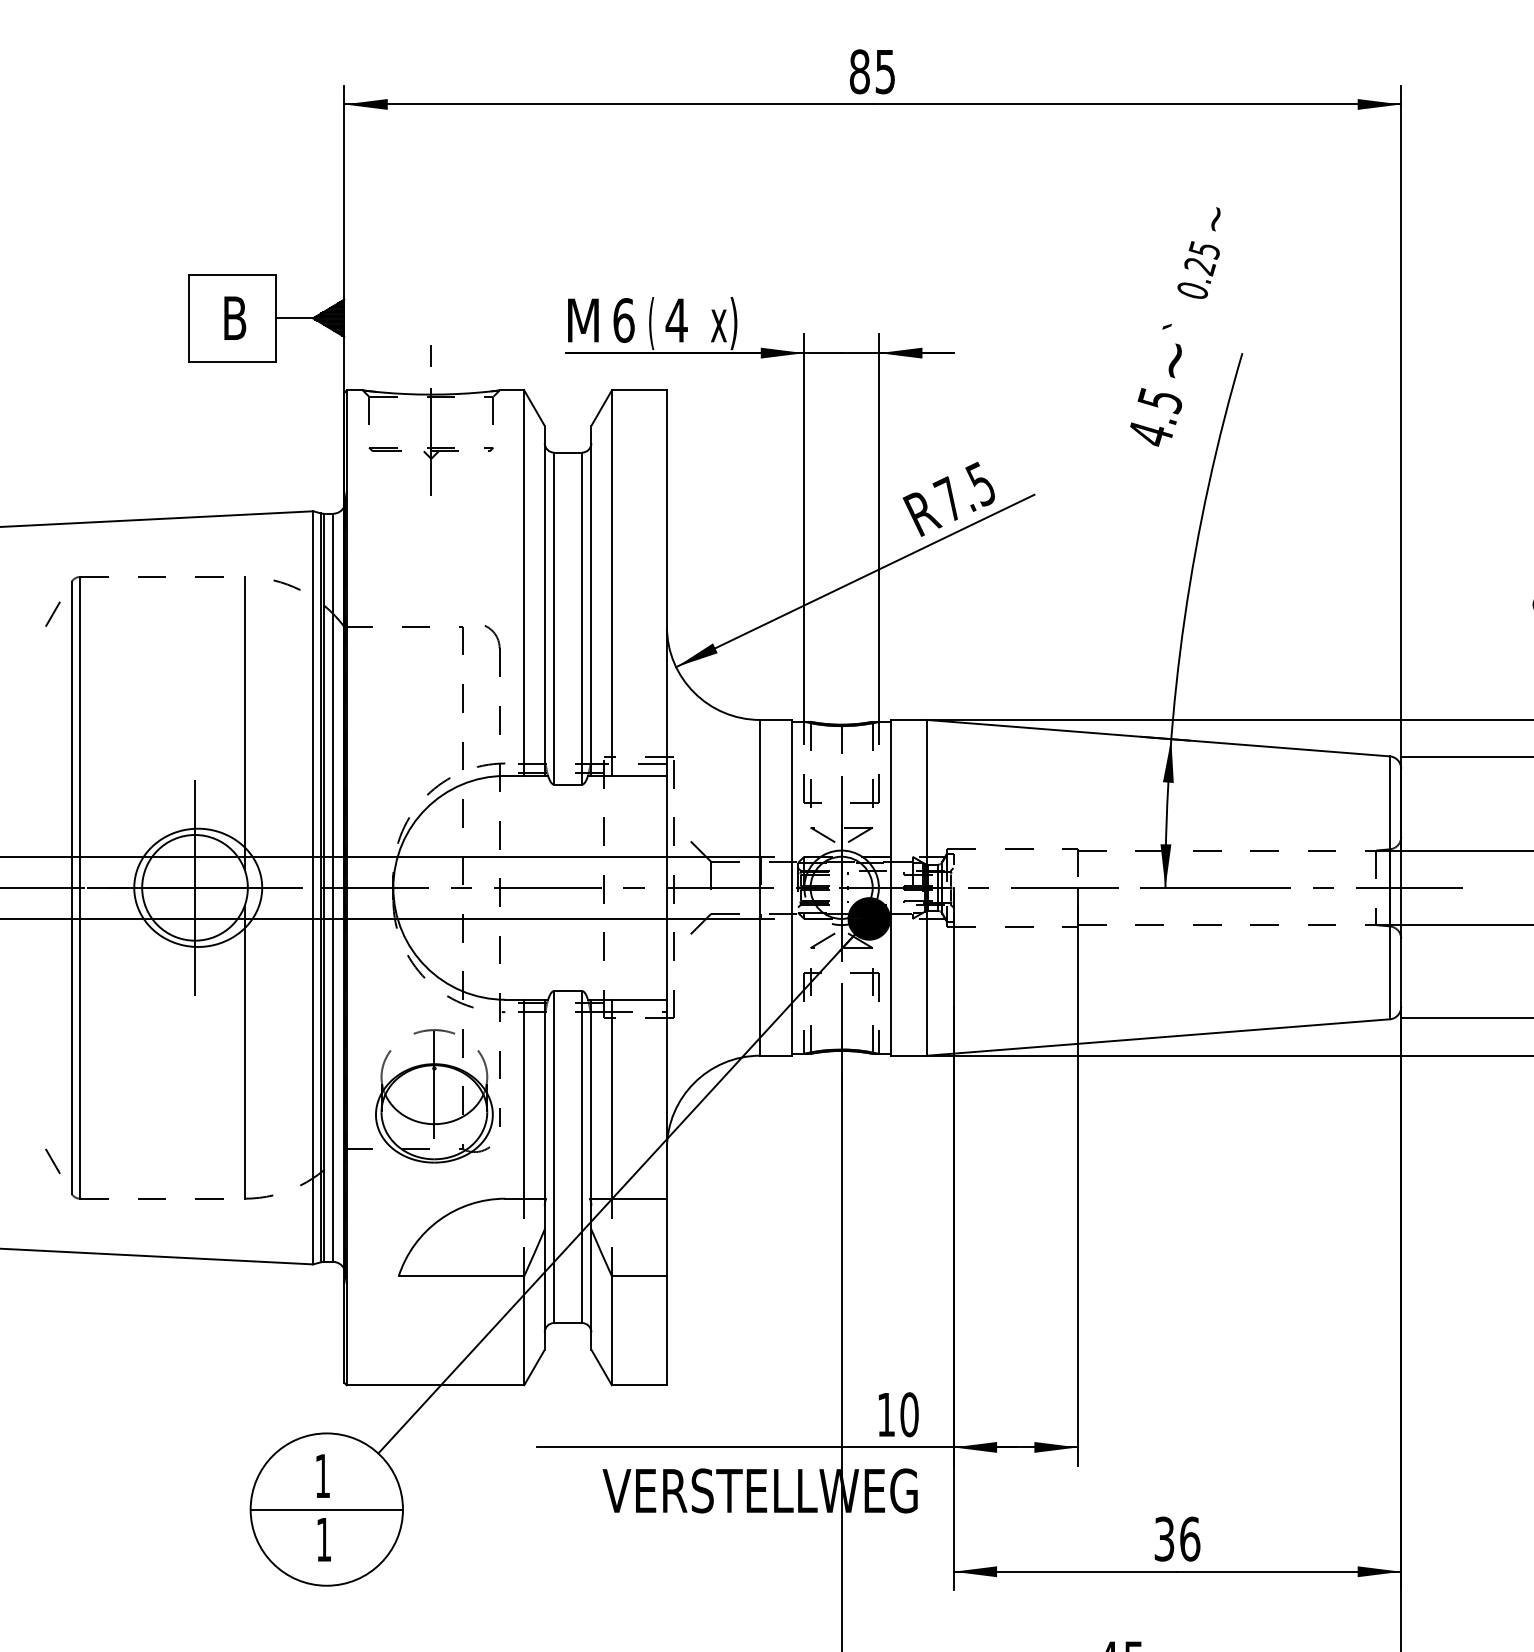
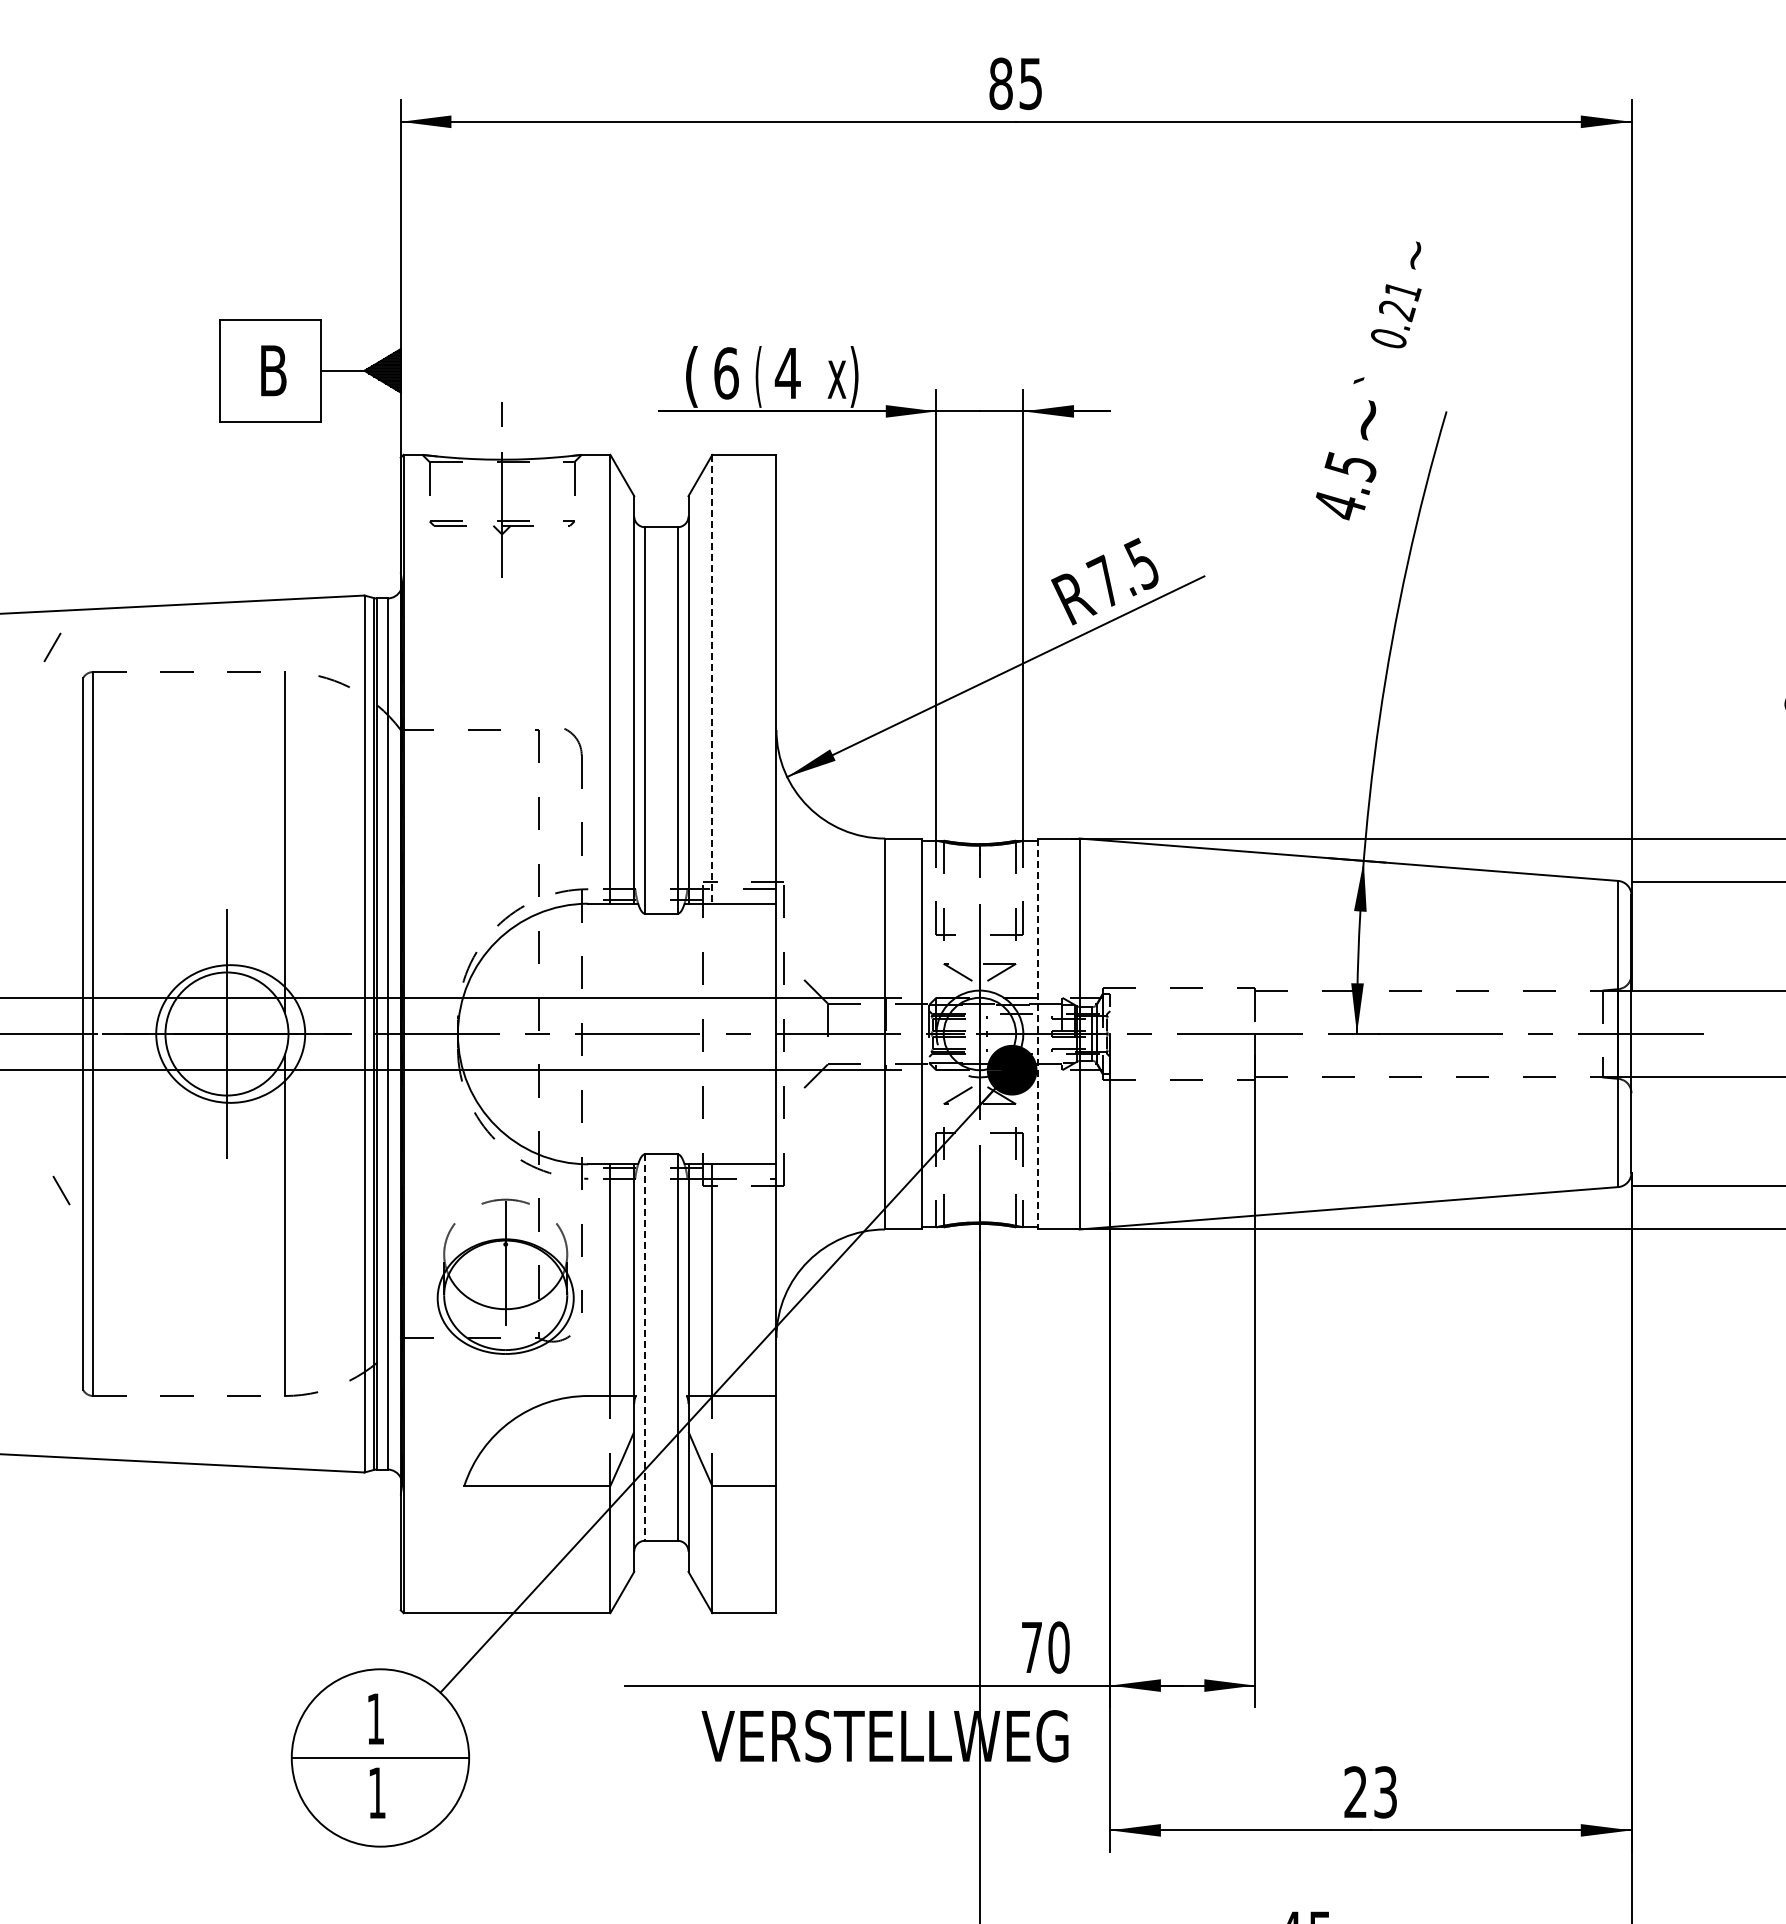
text: (1204, 250) -> (1402, 291), 0.25 -> 0.21
text: (583, 323) -> (679, 376), M -> (
line: (611, 583) -> (712, 679), solid -> dashed
line: (52, 614) -> (52, 647), moved
line: (891, 888) -> (1037, 1034), solid -> dashed
line: (554, 1157) -> (645, 1348), solid -> dashed
line: (52, 1161) -> (61, 1190), moved
text: (885, 1414) -> (1031, 1647), 10 -> 70
text: (1177, 1539) -> (1370, 1792), 36 -> 23

